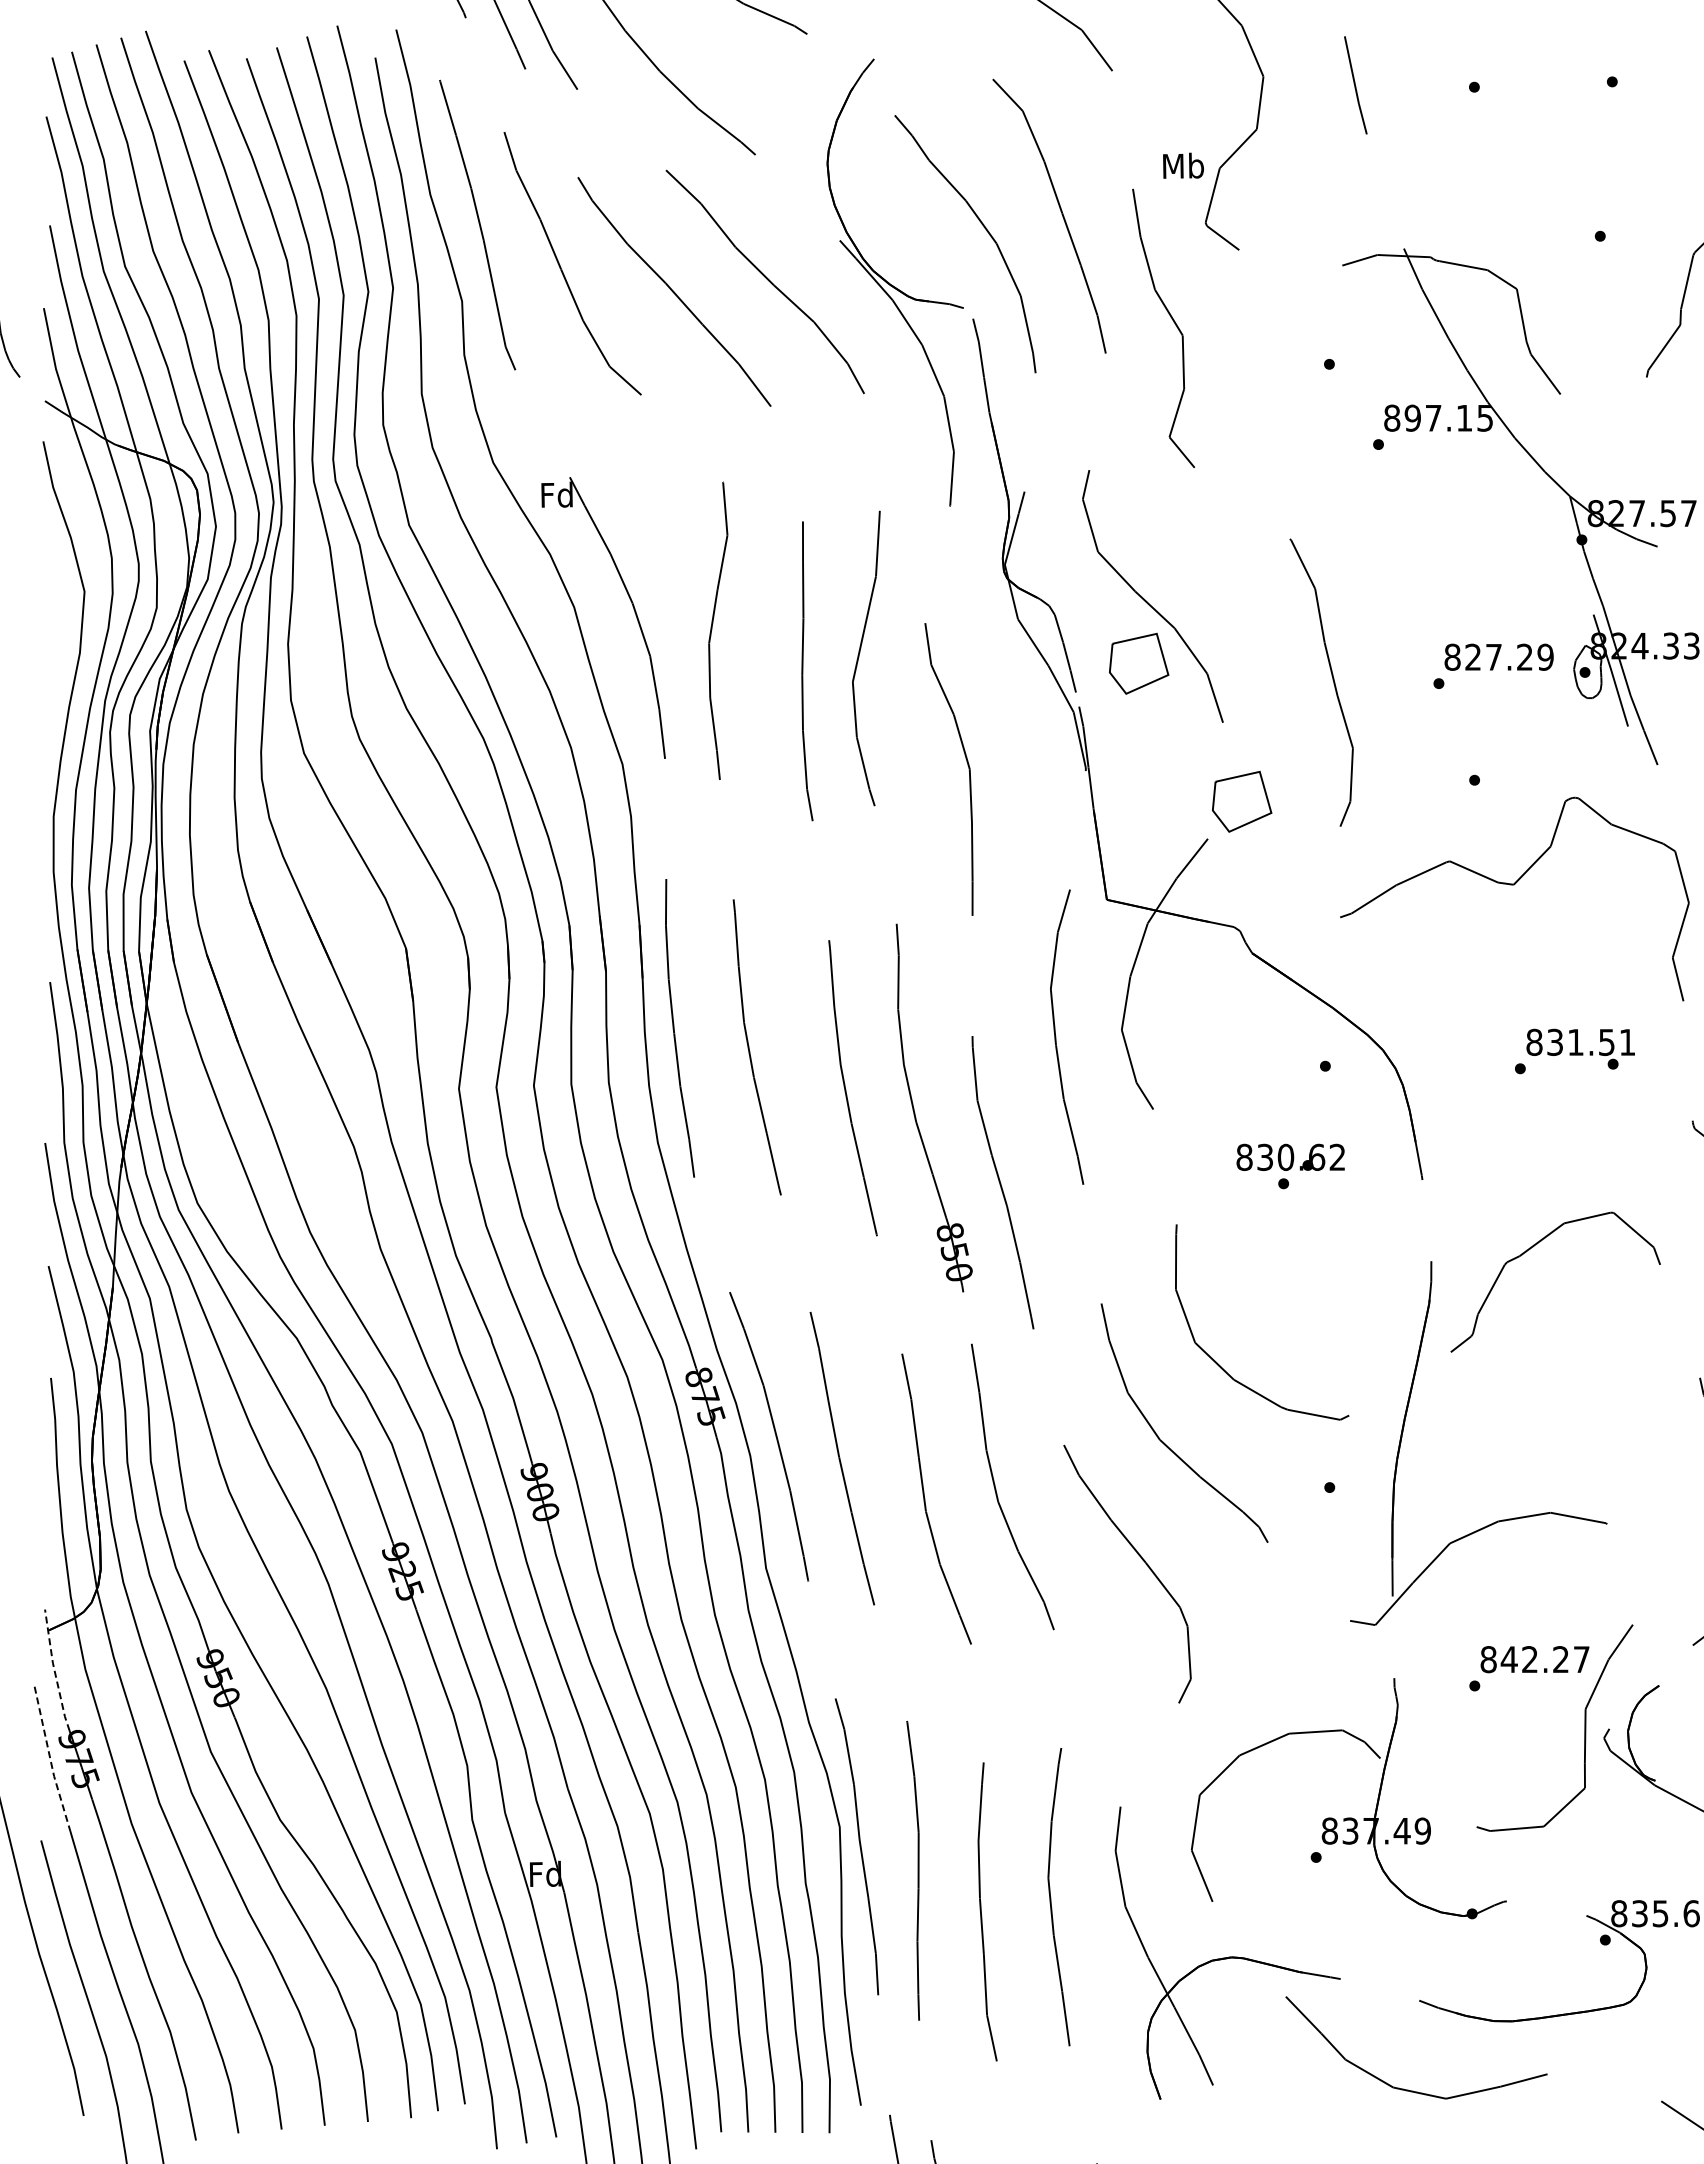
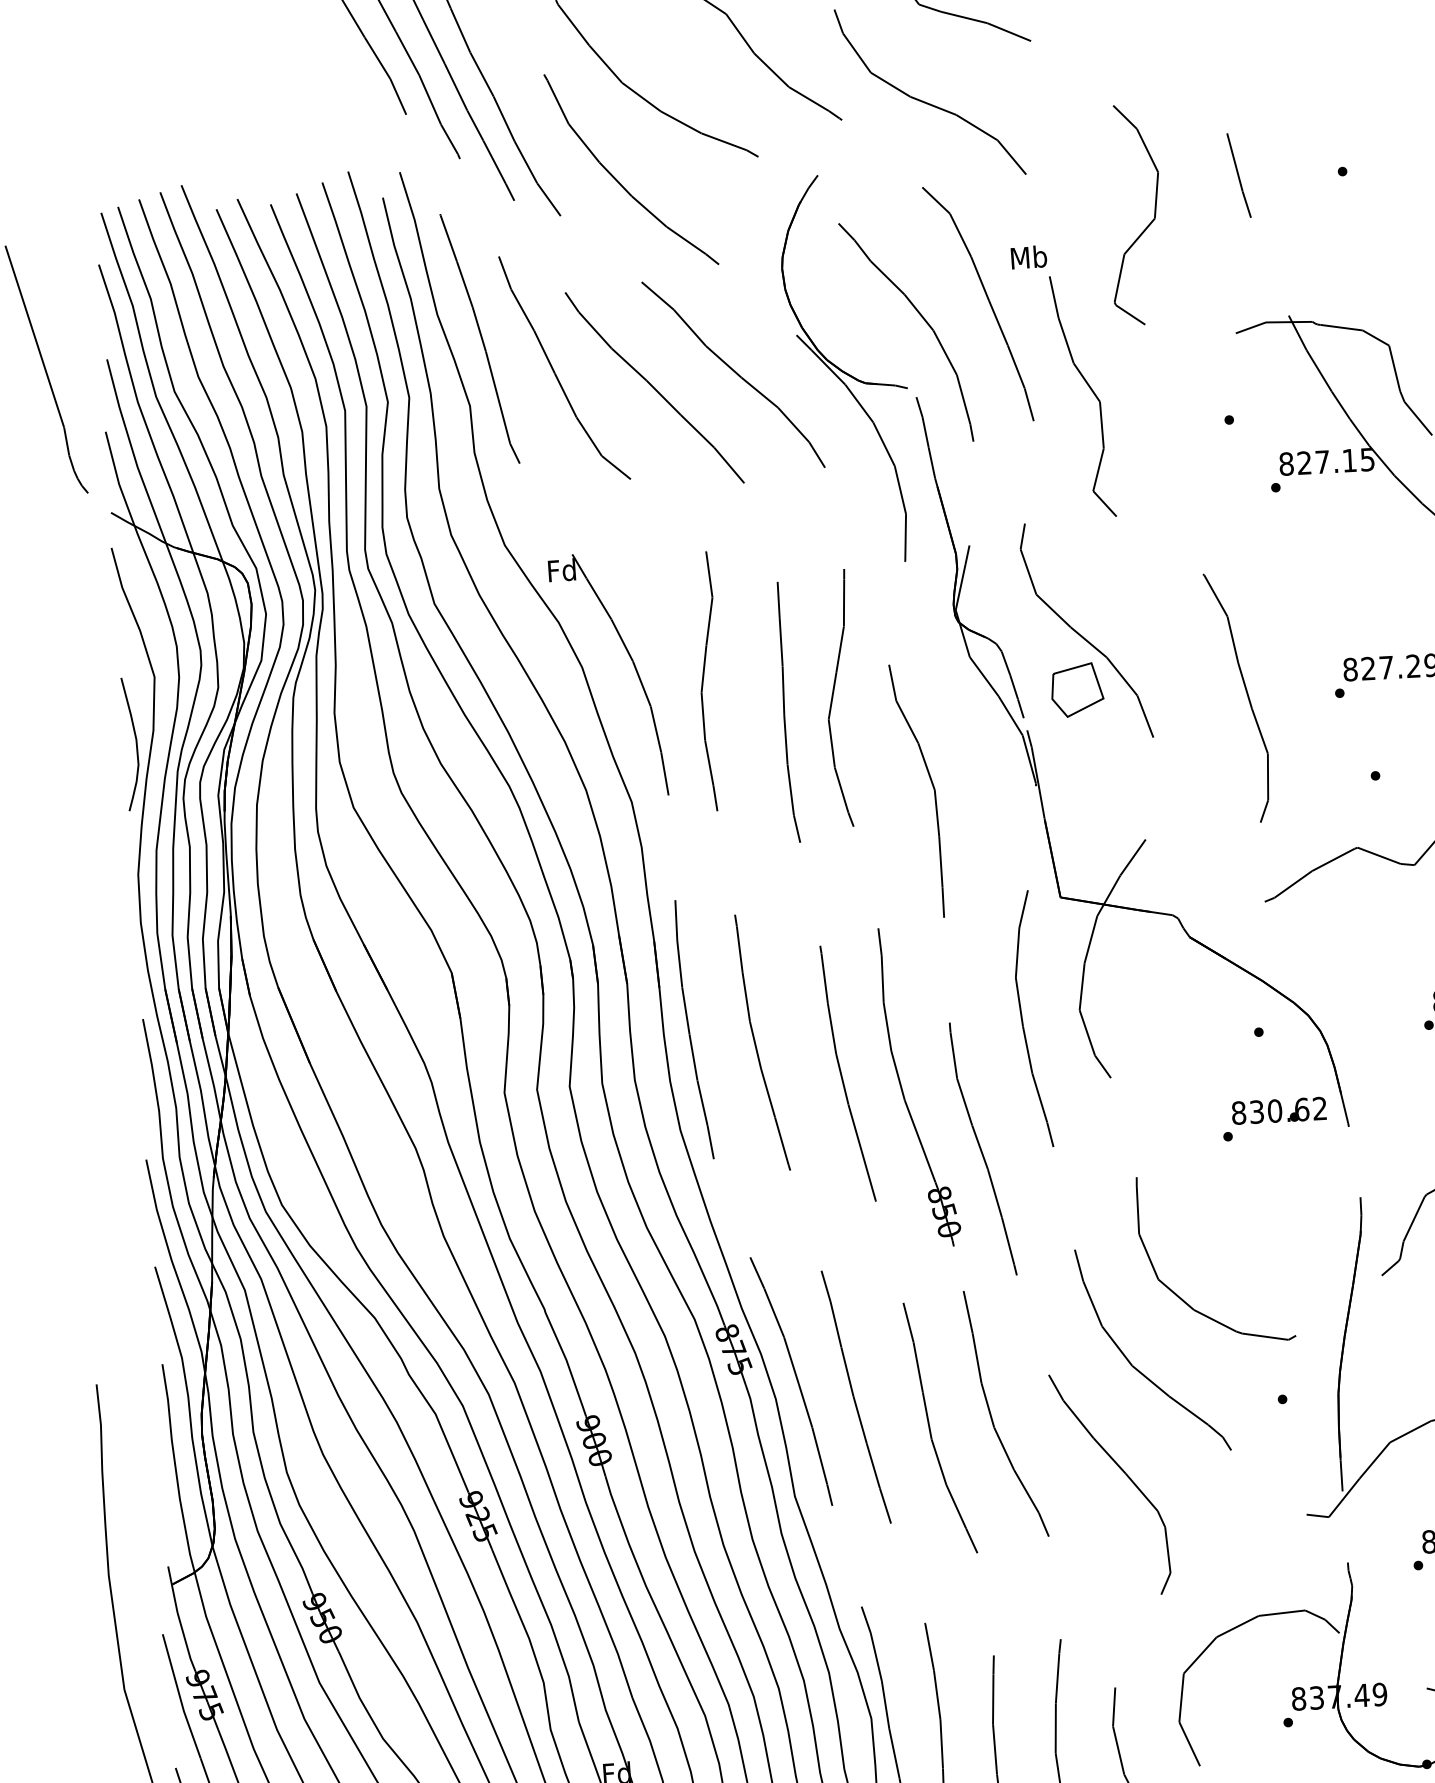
text: (1183, 165) -> (1028, 257), moved
text: (1412, 417) -> (1304, 462), 897.15 -> 827.15
curve: (59, 666) -> (136, 743), added
part: (1242, 801) -> (1174, 805), removed
text: (1290, 1156) -> (1278, 1110), moved
line: (54, 1670) -> (179, 1619), dashed -> solid
line: (50, 1760) -> (180, 1697), dashed -> solid

